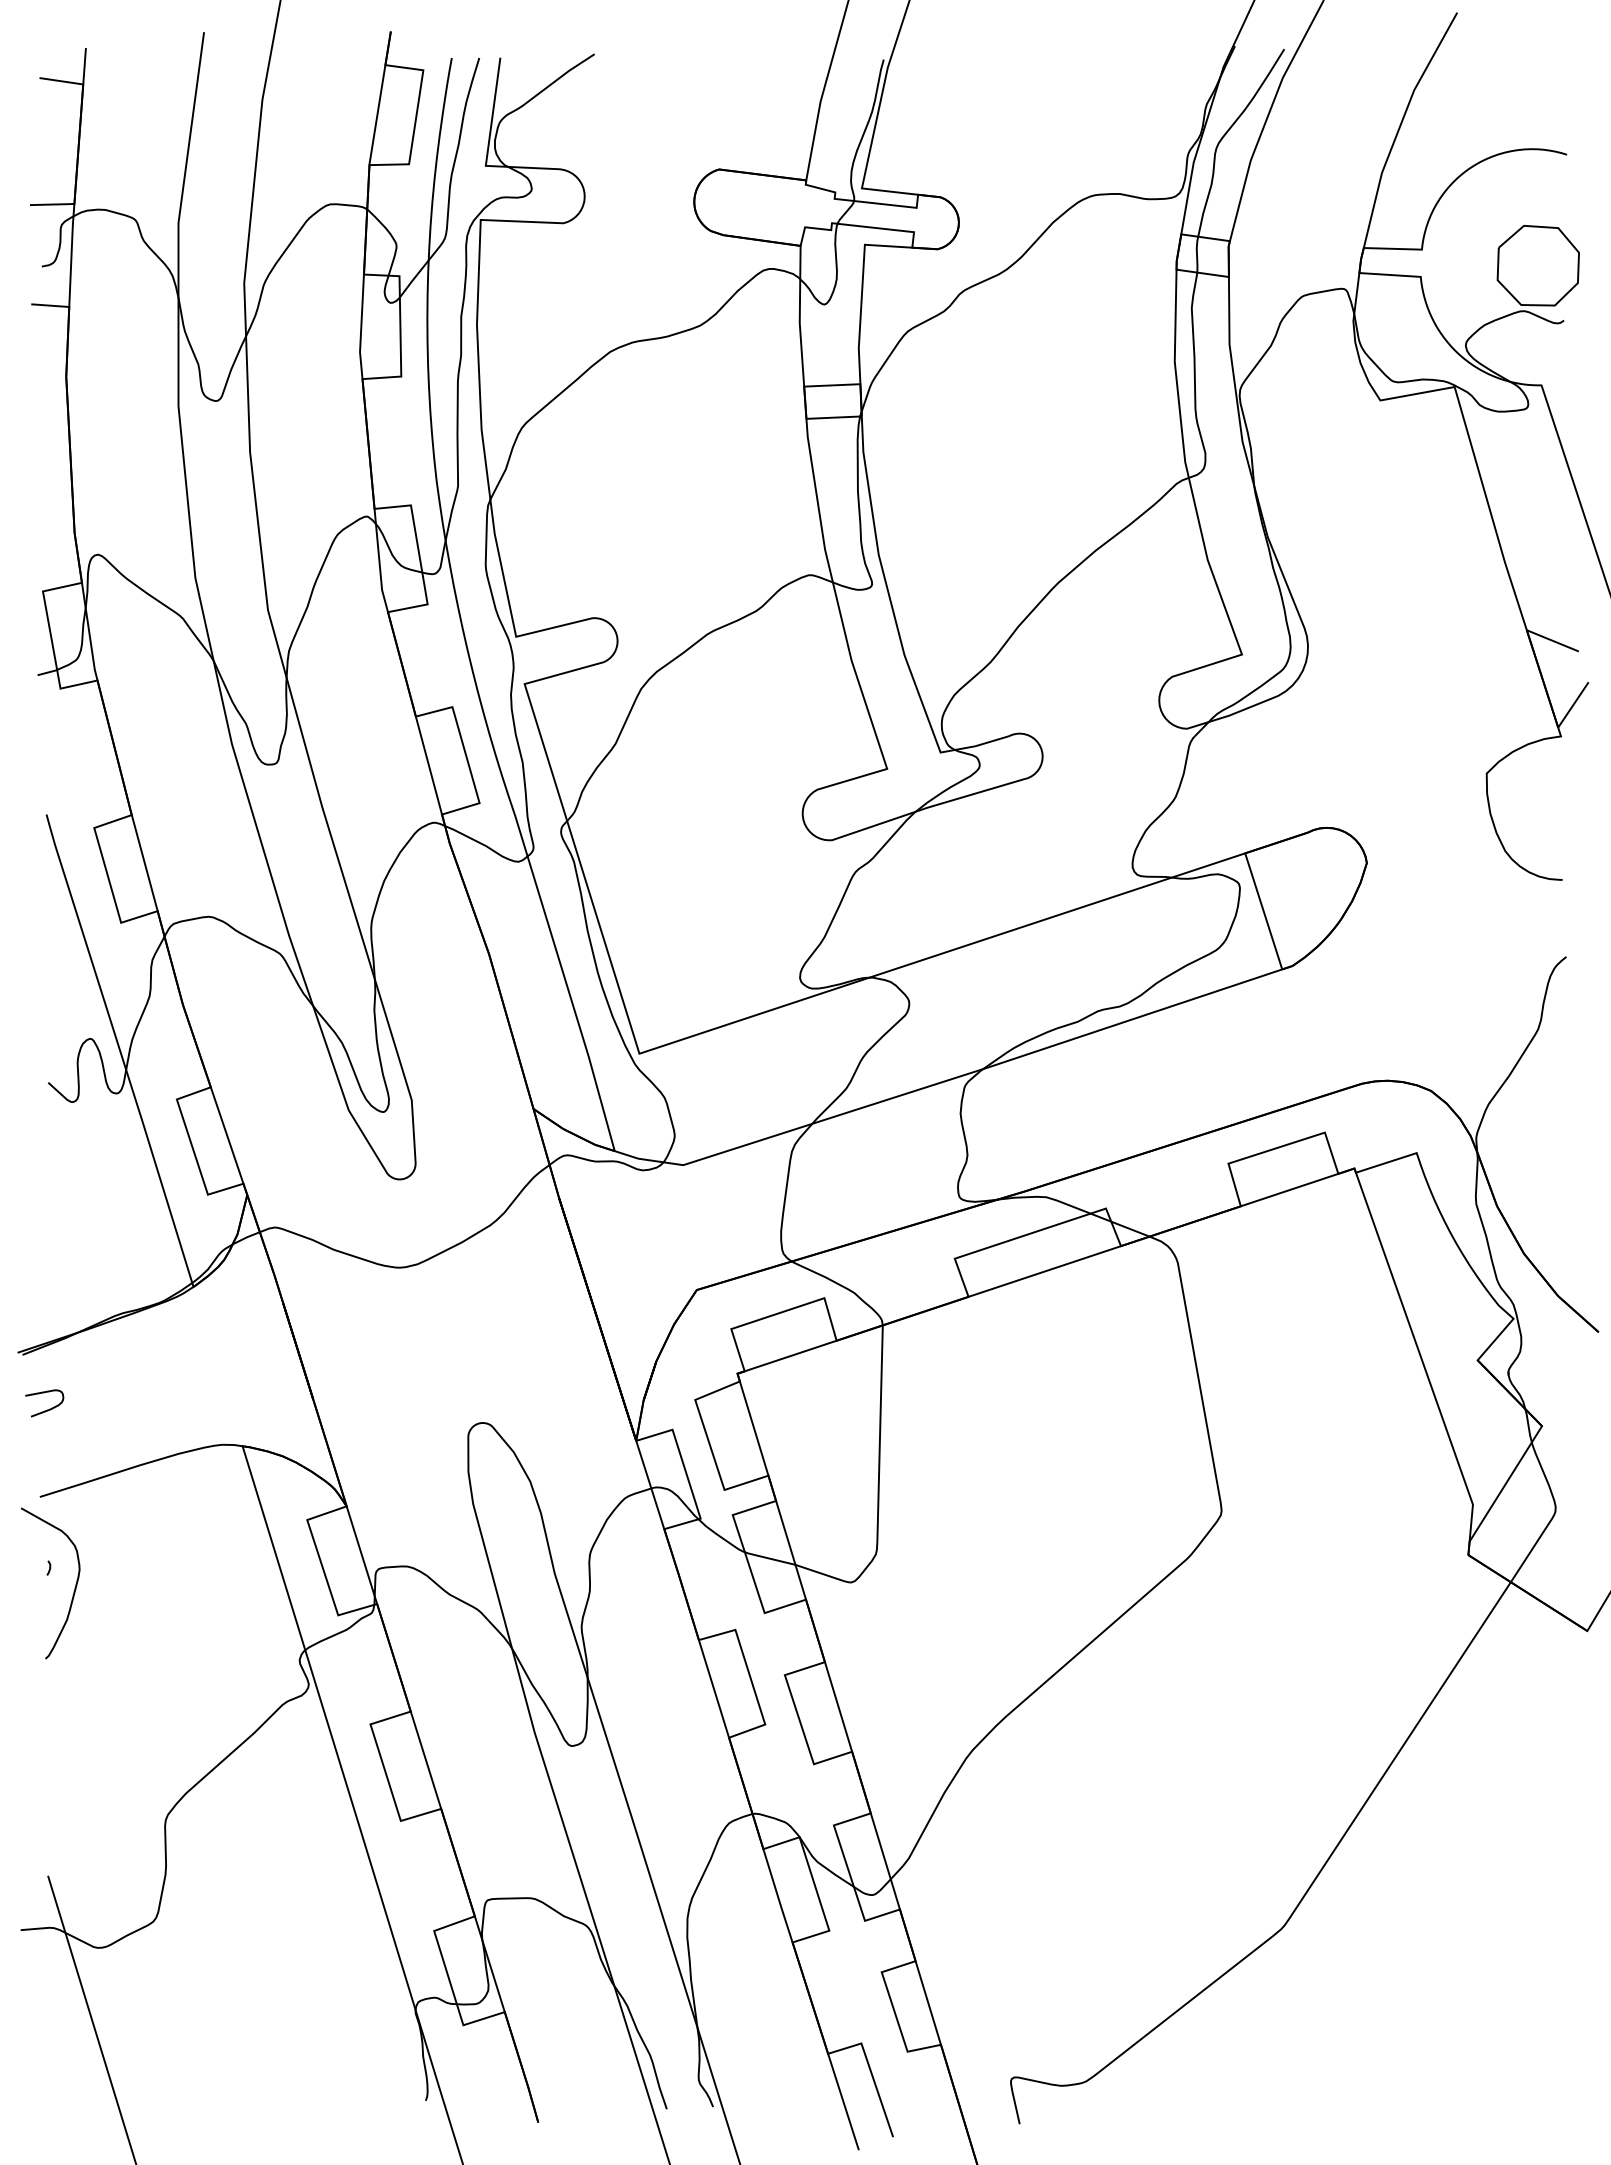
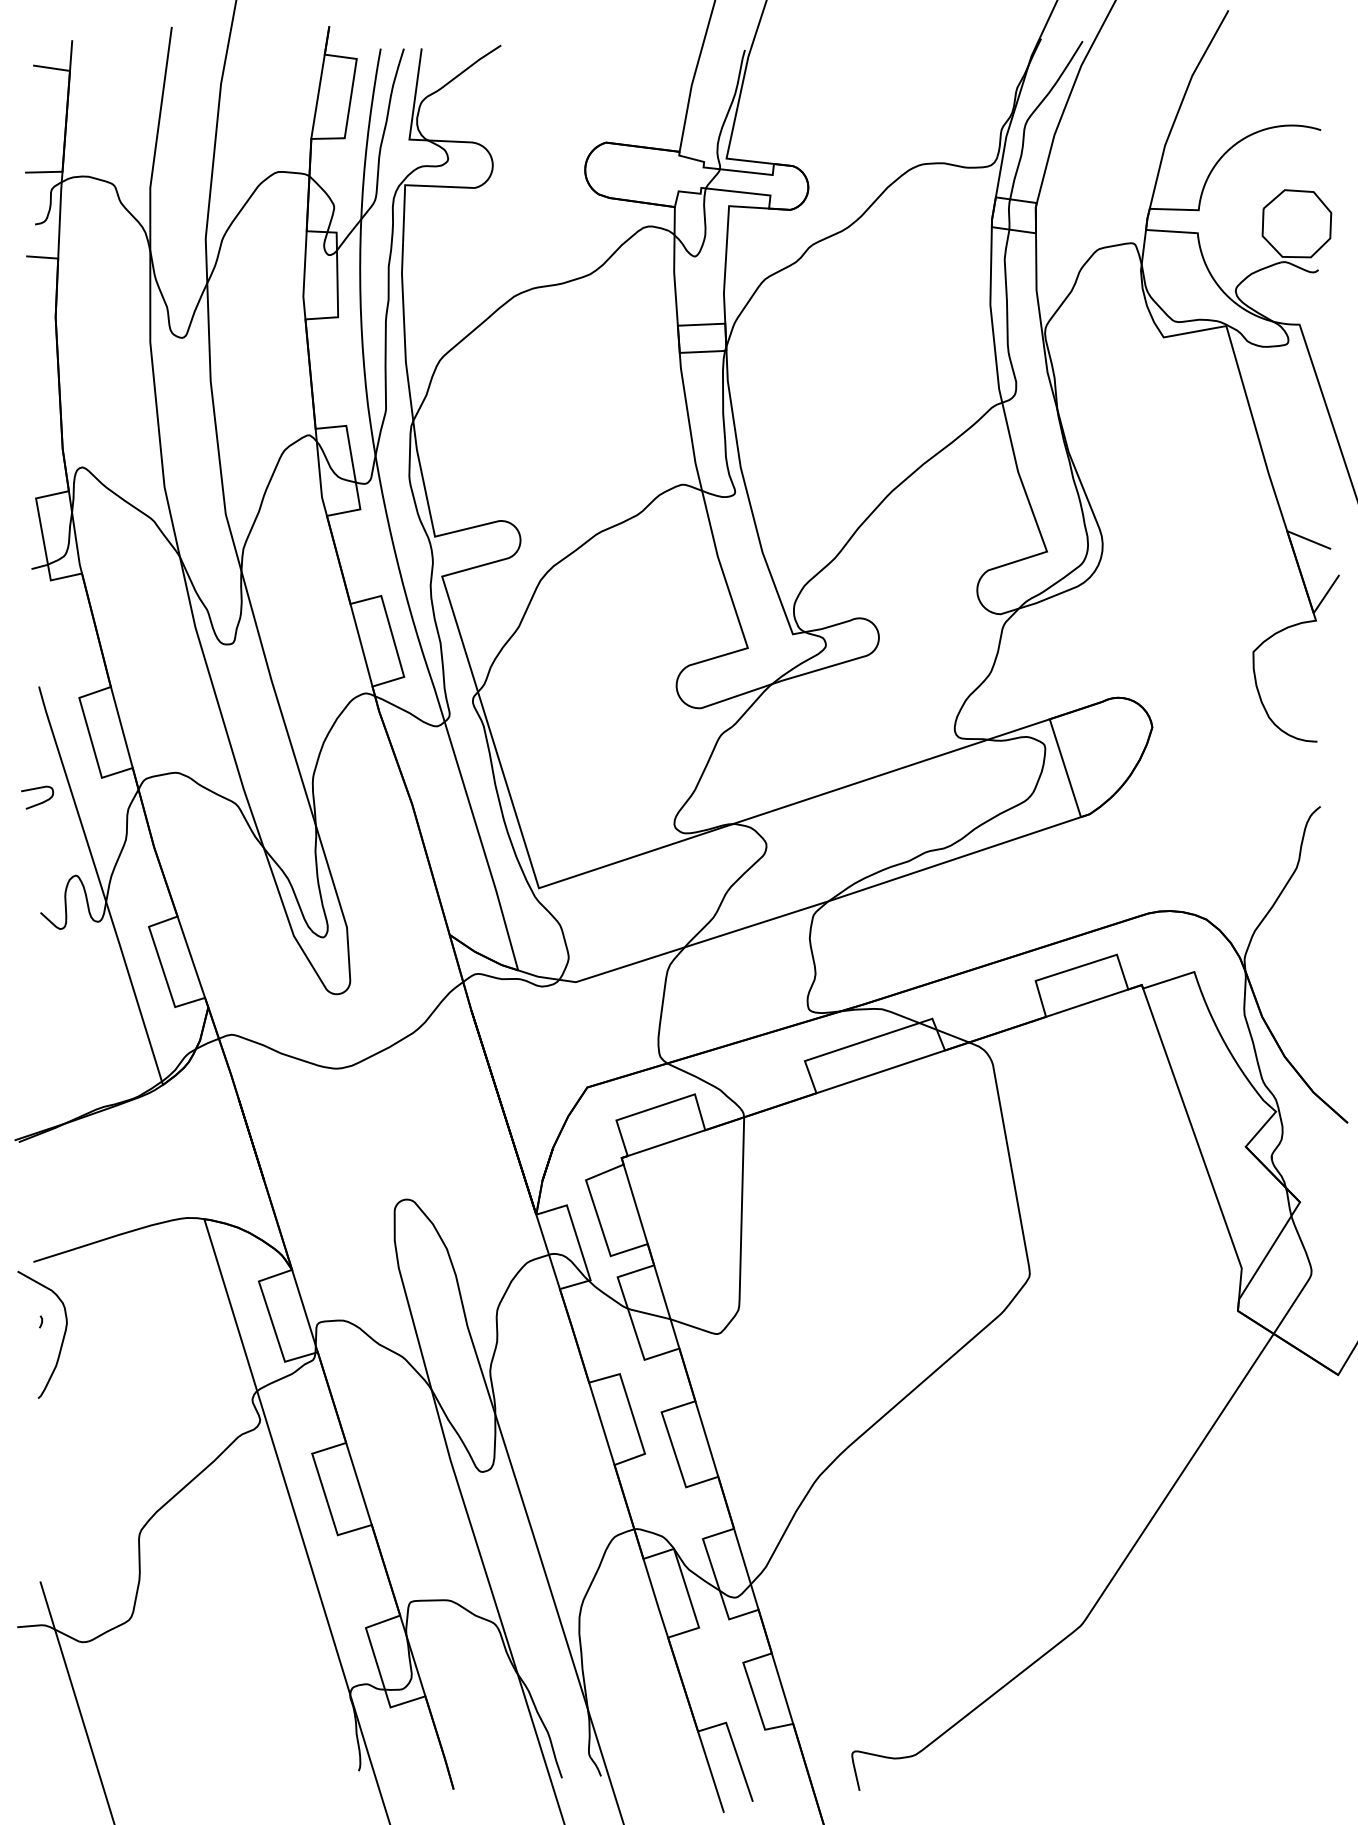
curve: (47, 1409) -> (39, 802), moved

